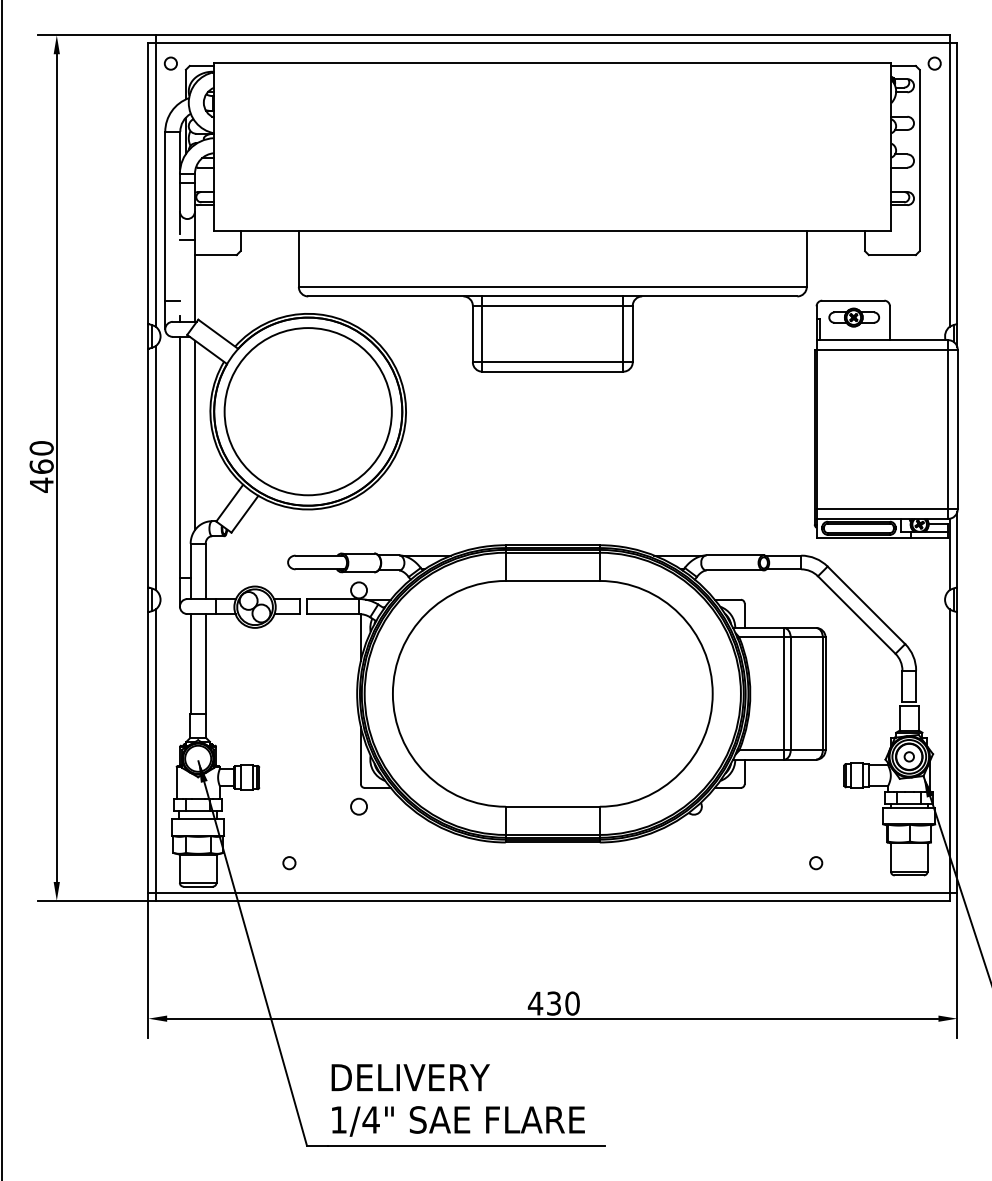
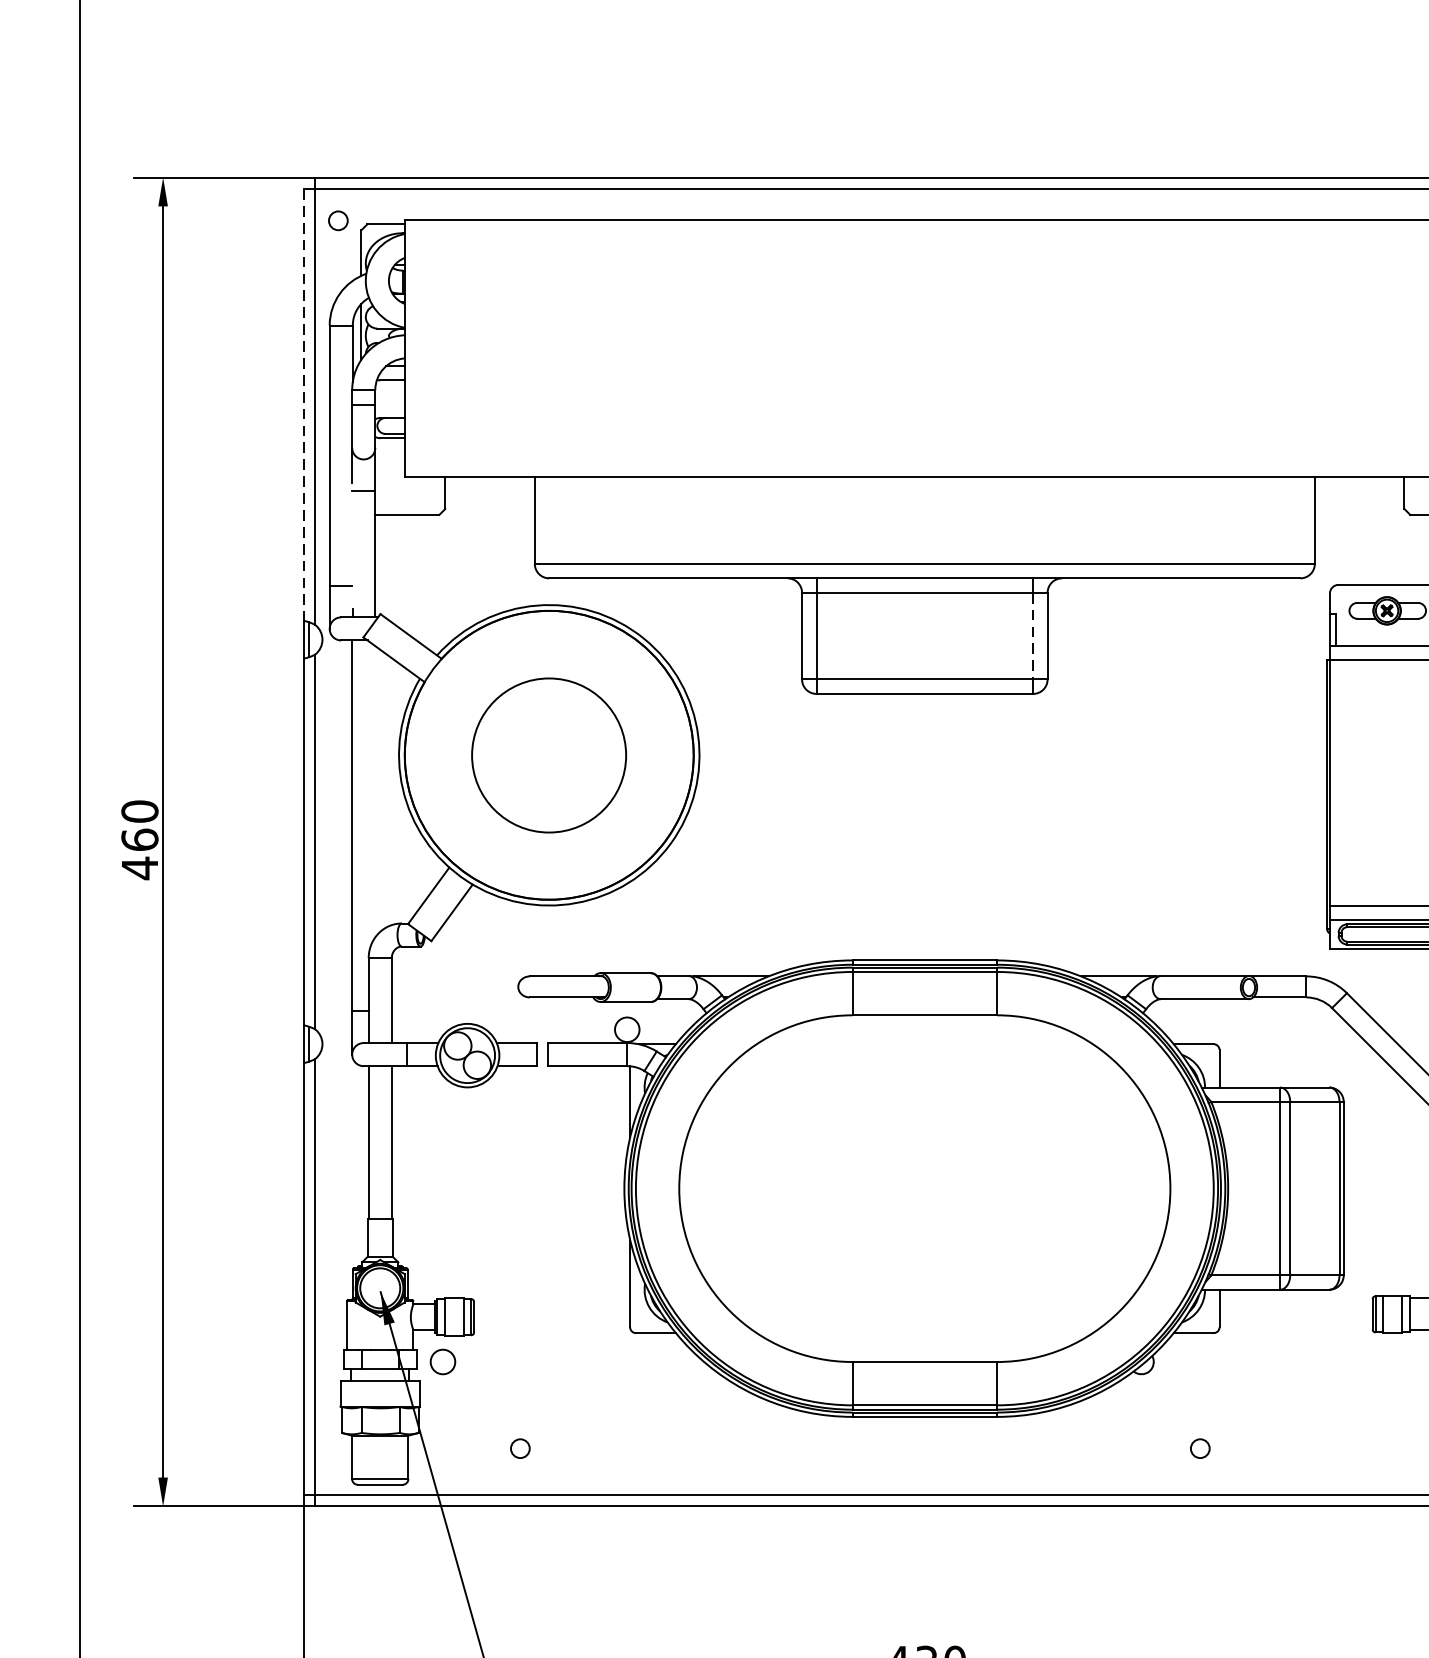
line: (148, 183) -> (303, 404), solid -> dashed
line: (623, 334) -> (1033, 636), solid -> dashed
circle: (307, 411) -> (548, 755), size x0.6
line: (194, 435) -> (374, 791), removed
circle: (358, 806) -> (442, 1361), moved
circle: (816, 863) -> (1200, 1449), moved

